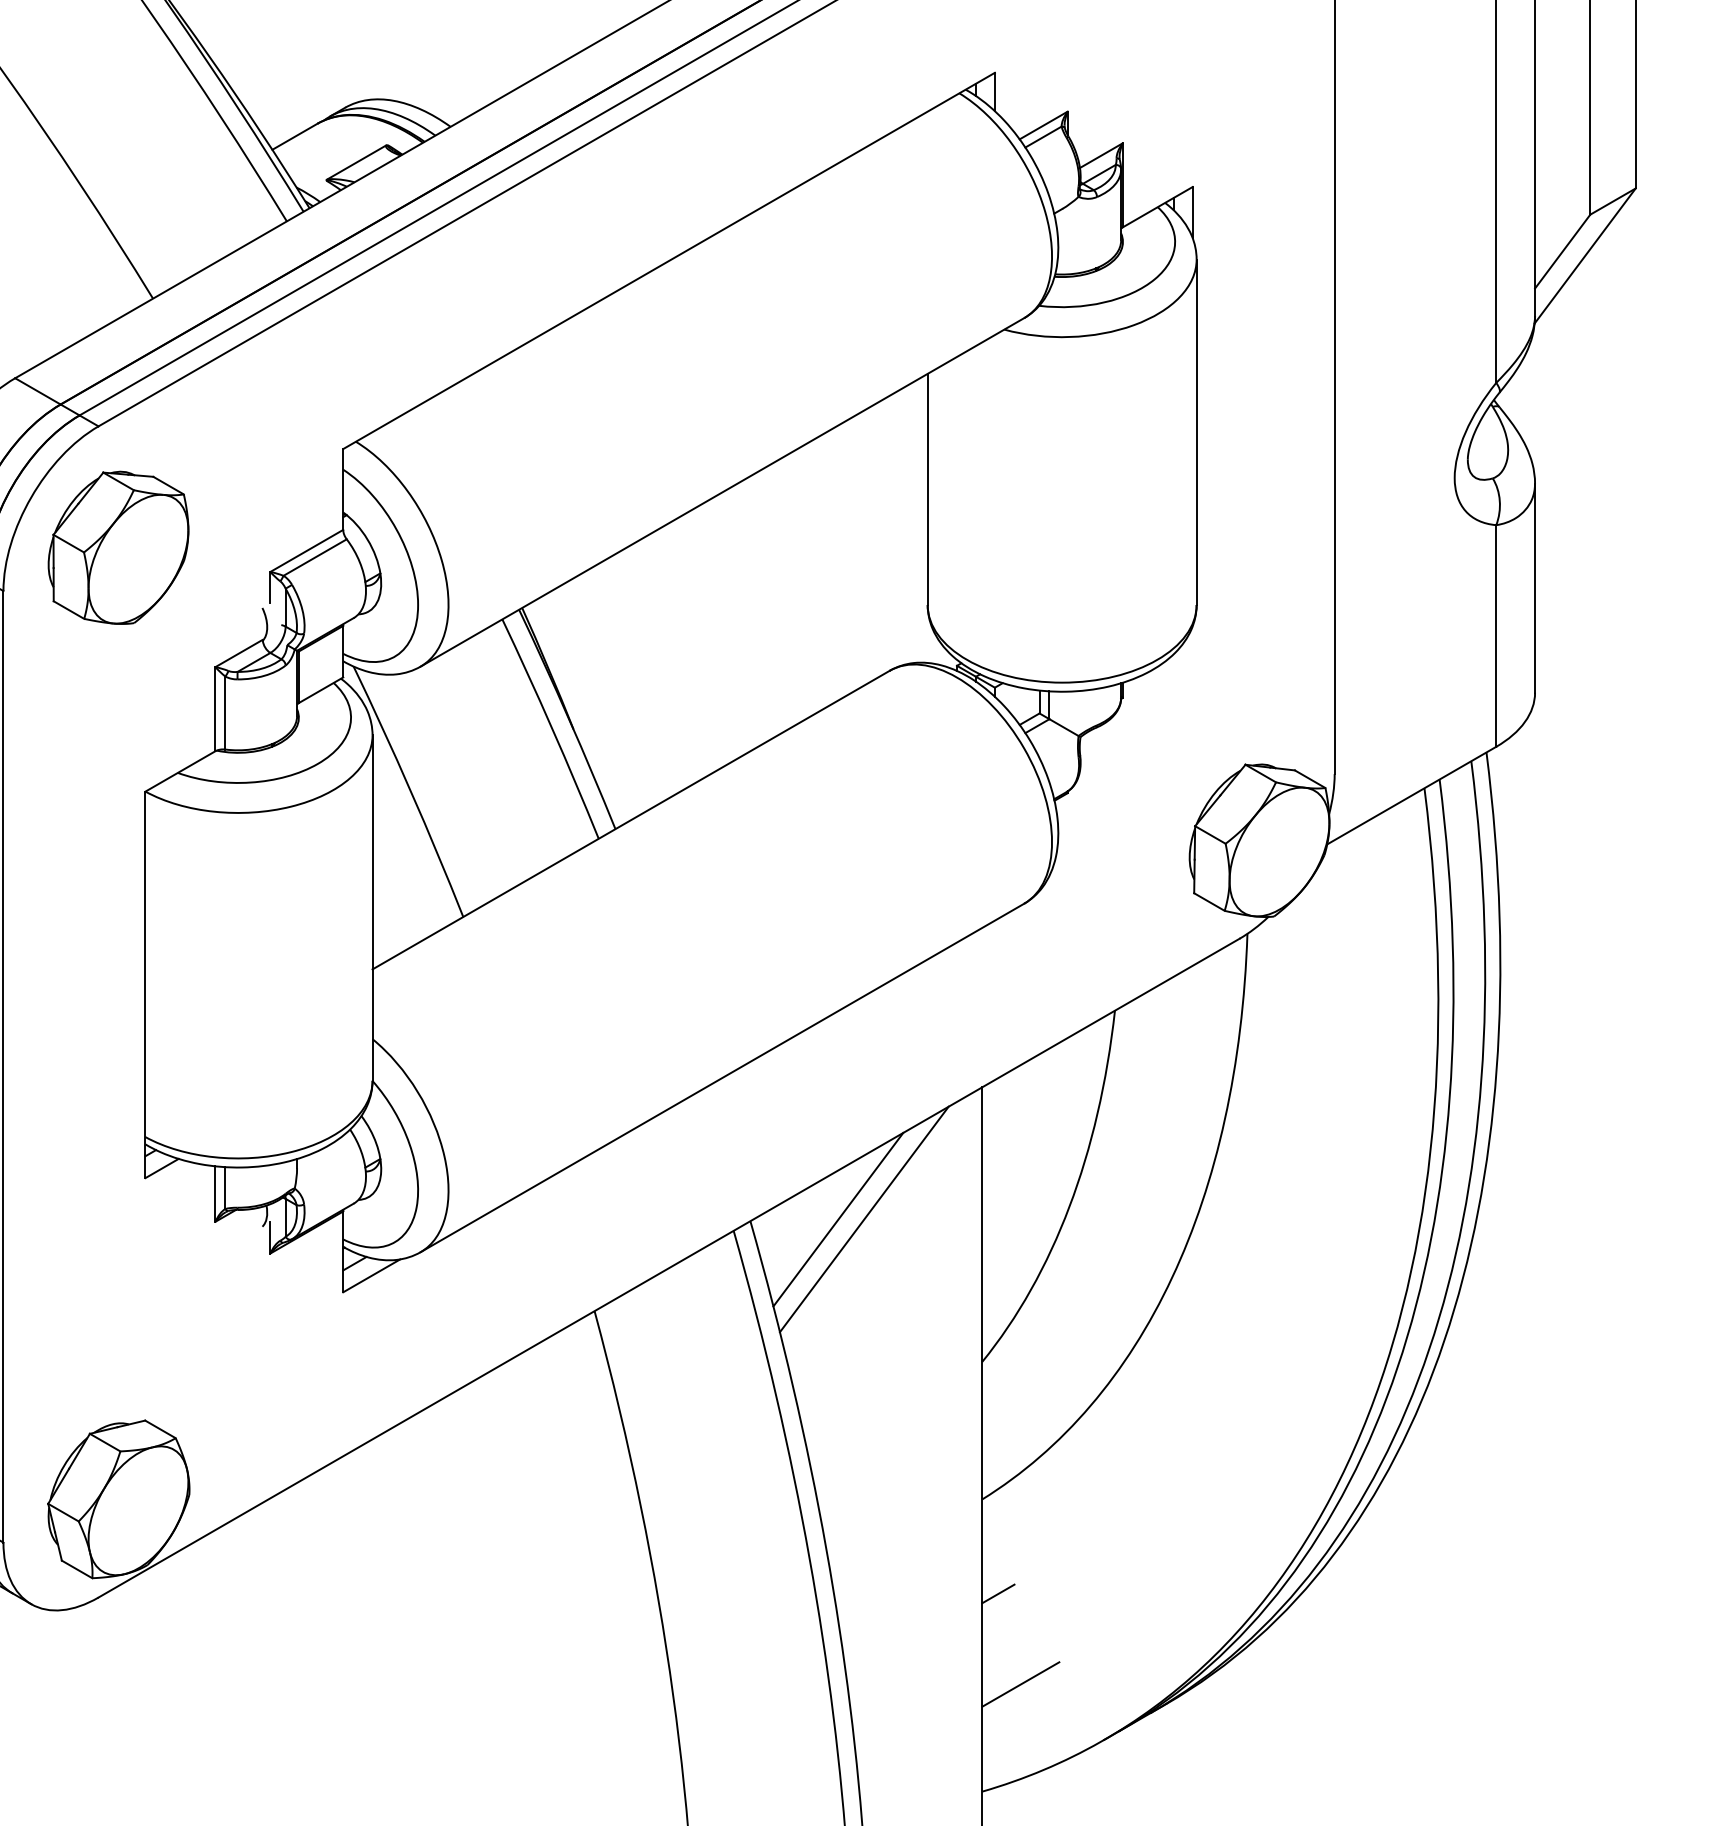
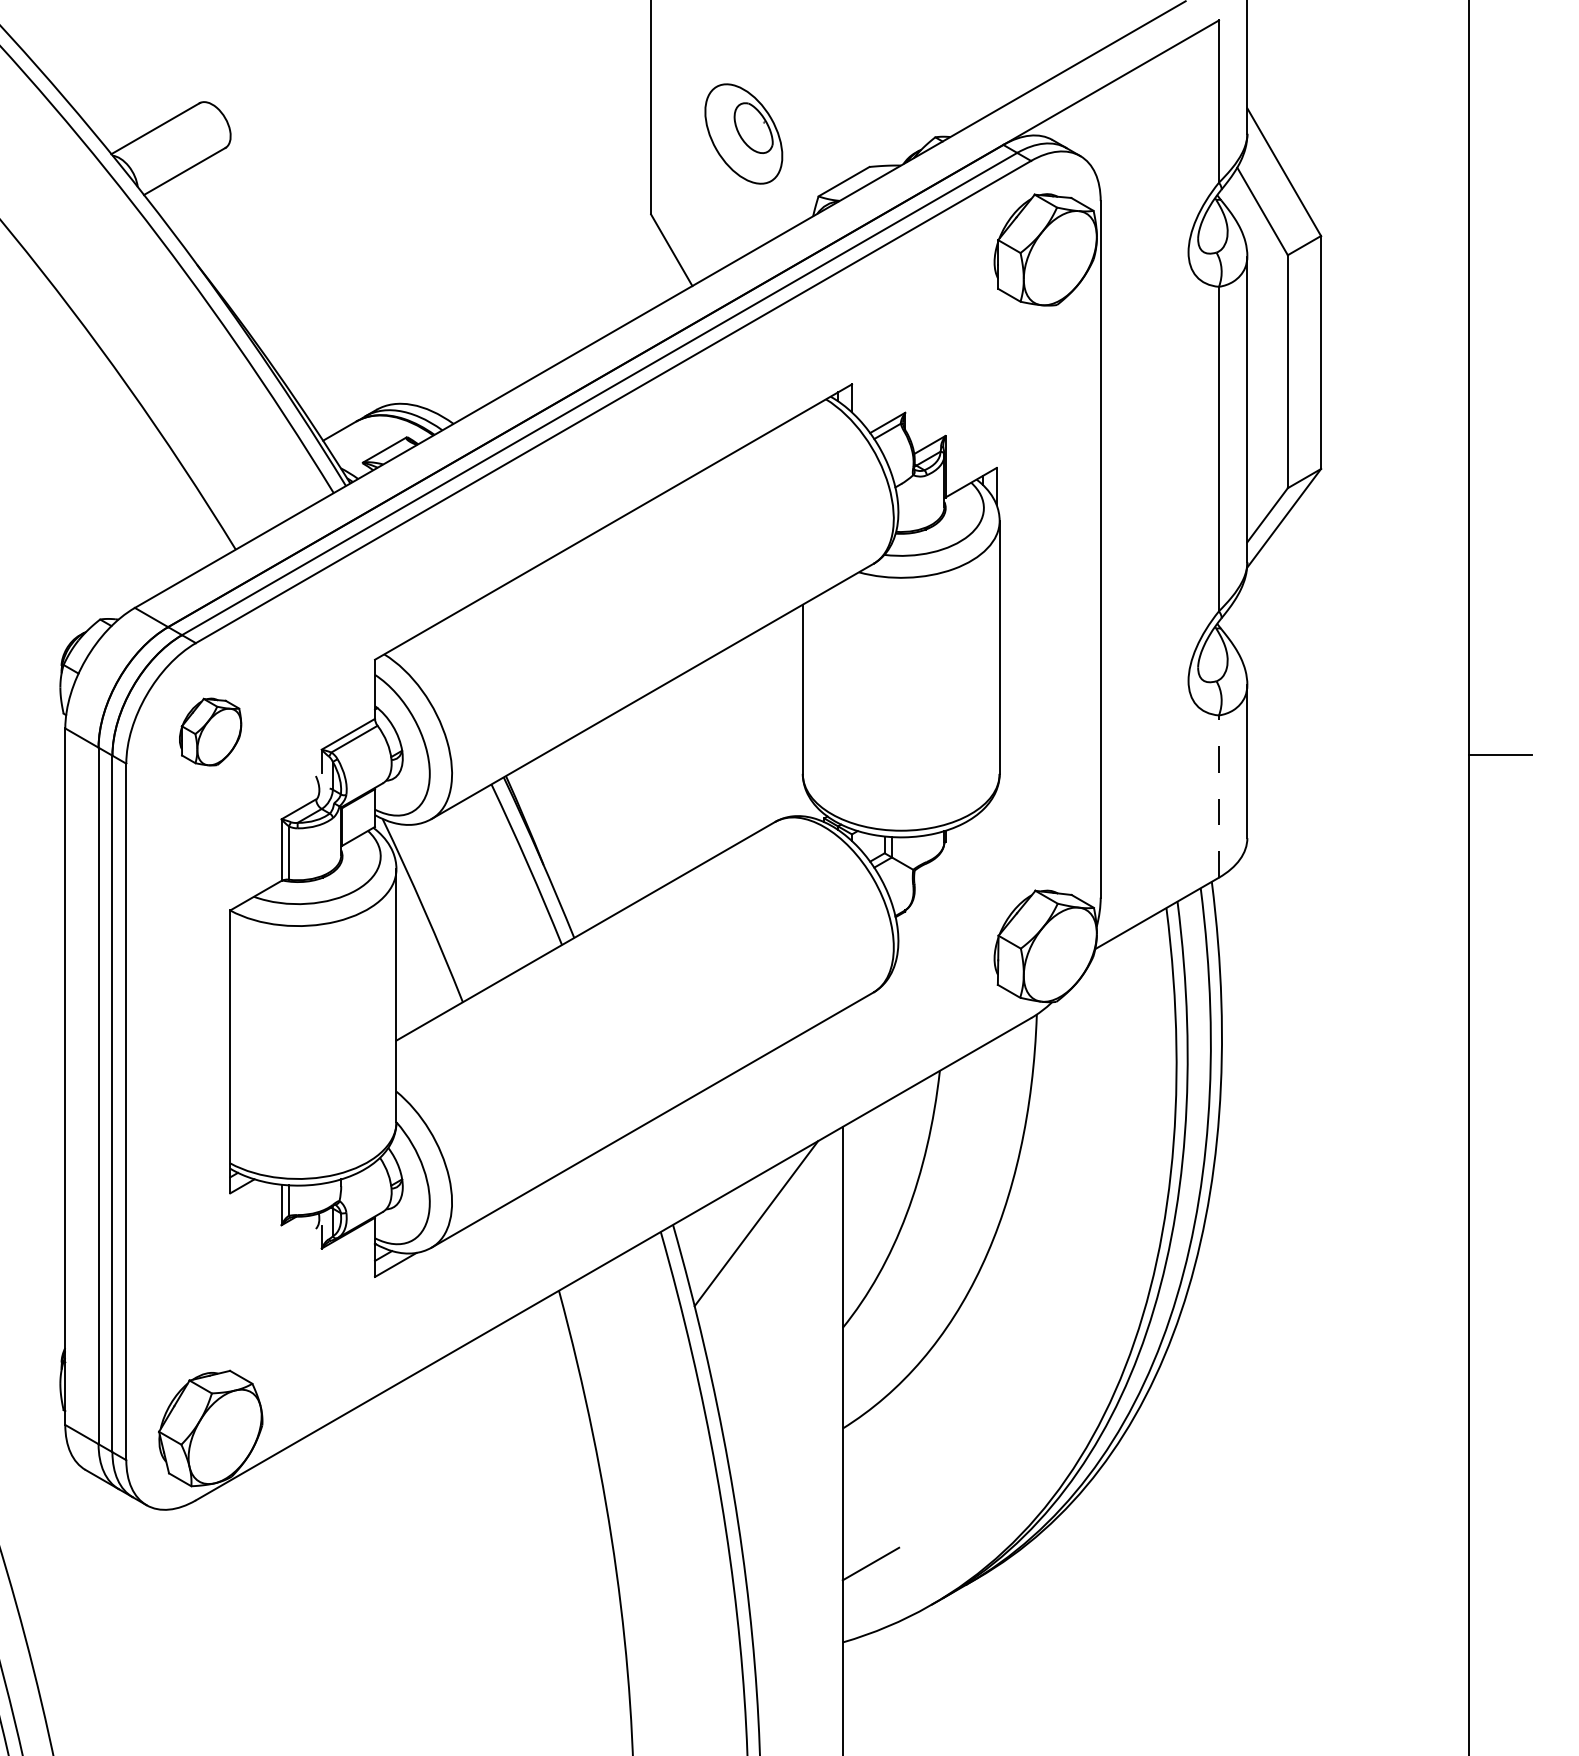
part: (118, 547) -> (210, 731), size x0.6
line: (1495, 635) -> (1218, 796), solid -> dashed
line: (837, 1219) -> (736, 1223), removed
line: (998, 1593) -> (854, 1497), removed

